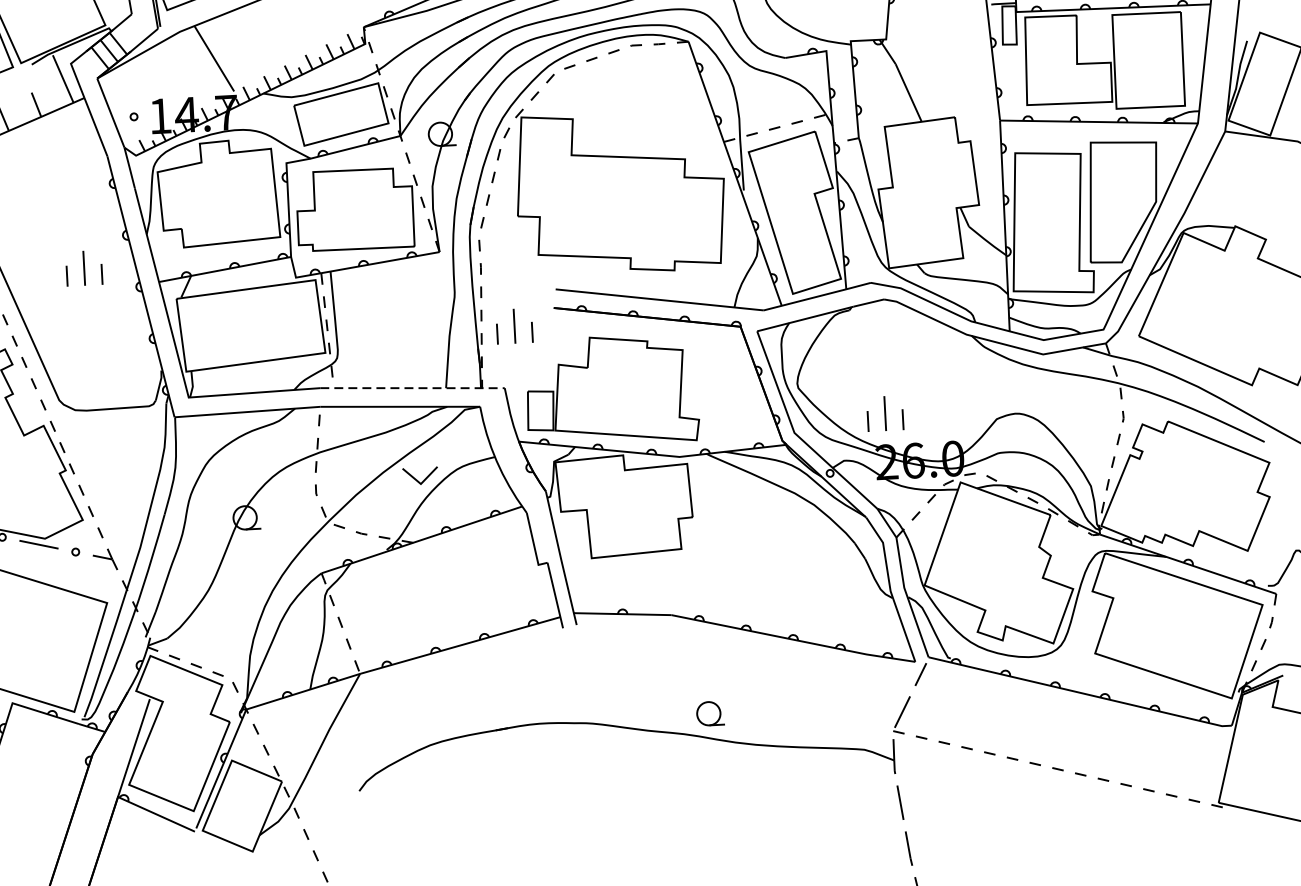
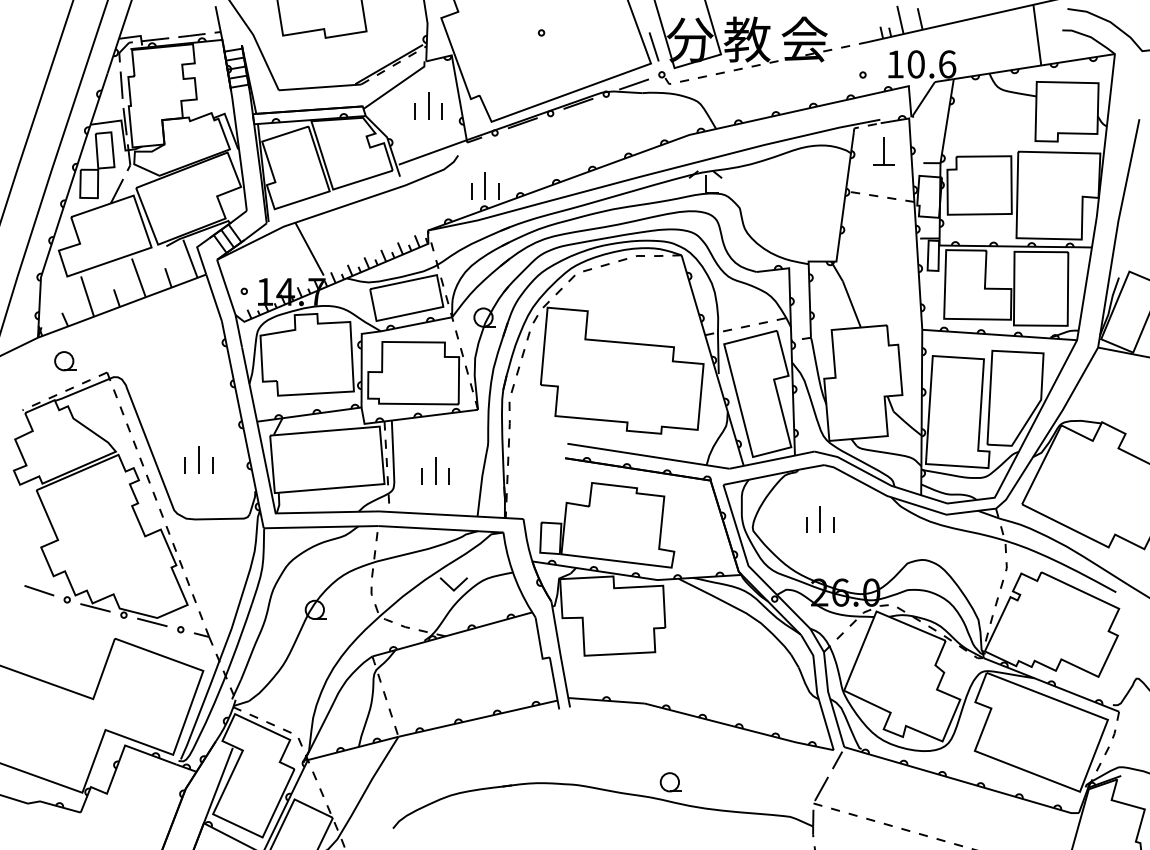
part: (83, 267) -> (198, 459), moved
part: (514, 325) -> (435, 470), moved
line: (412, 388) -> (451, 515), dashed -> solid
part: (885, 413) -> (820, 519), moved

